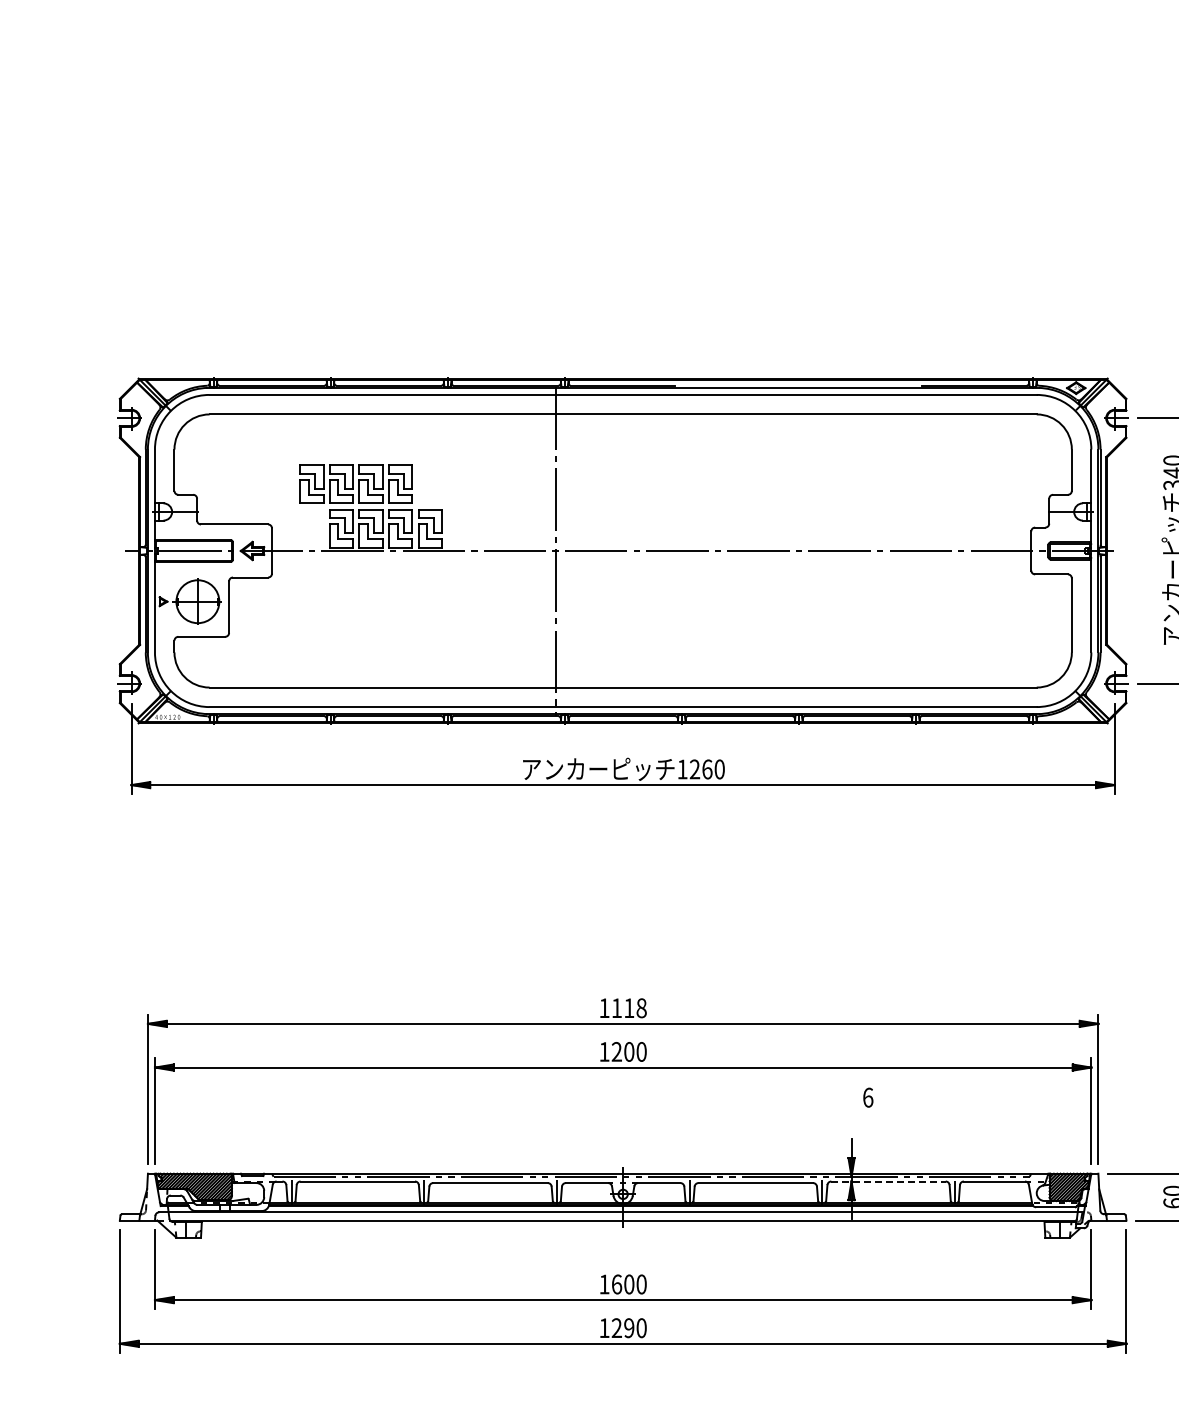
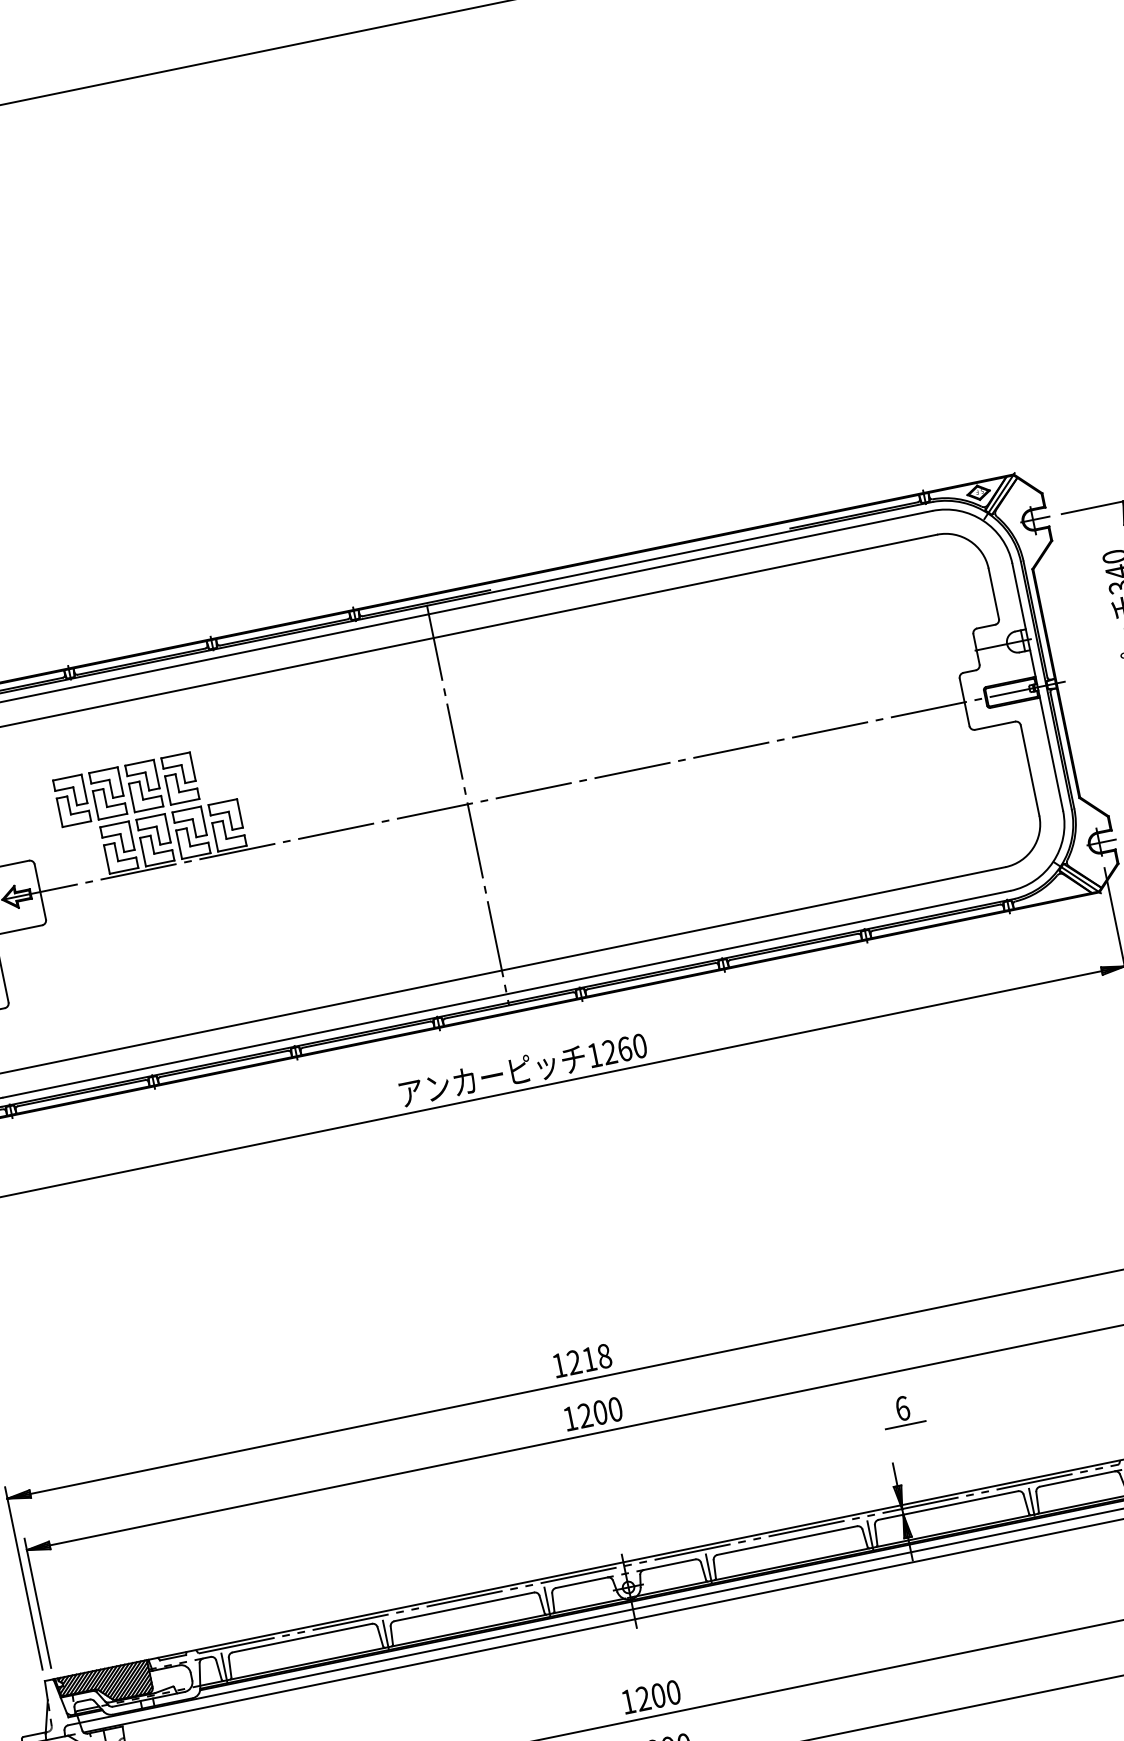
line: (556, 551) -> (468, 804), moved
text: (616, 1007) -> (573, 1361), 1118 -> 1218
line: (867, 1111) -> (905, 1425), added
line: (889, 1181) -> (949, 1505), dashed -> solid
text: (616, 1284) -> (642, 1698), 1600 -> 1200

